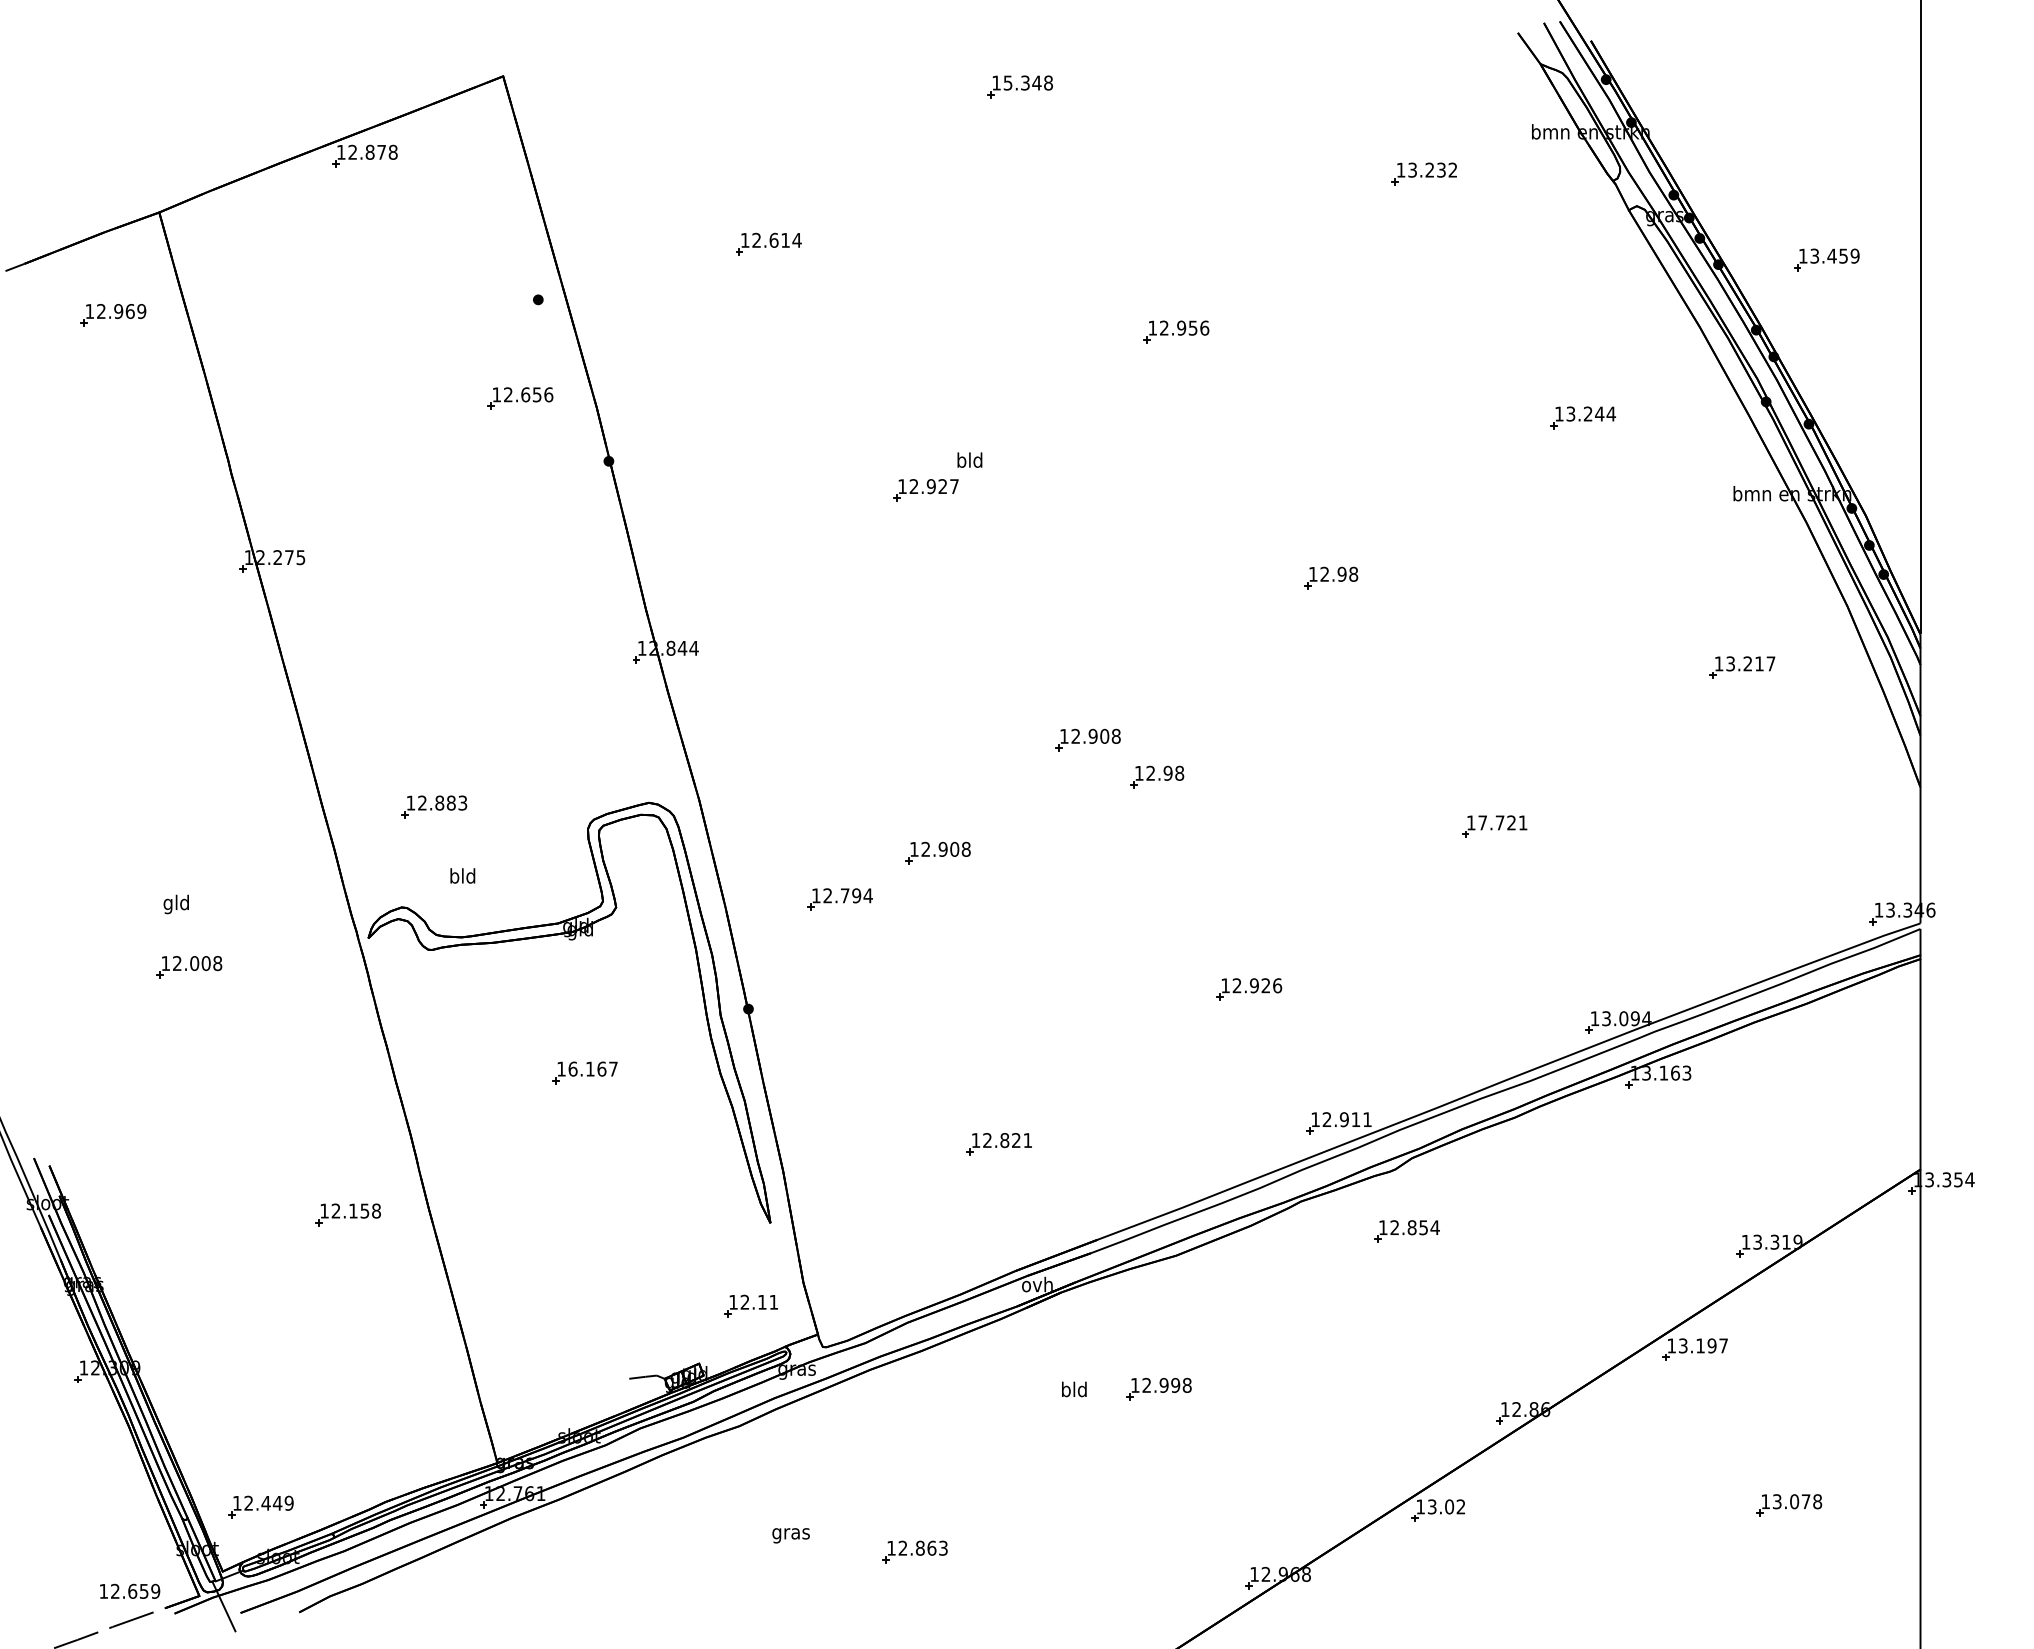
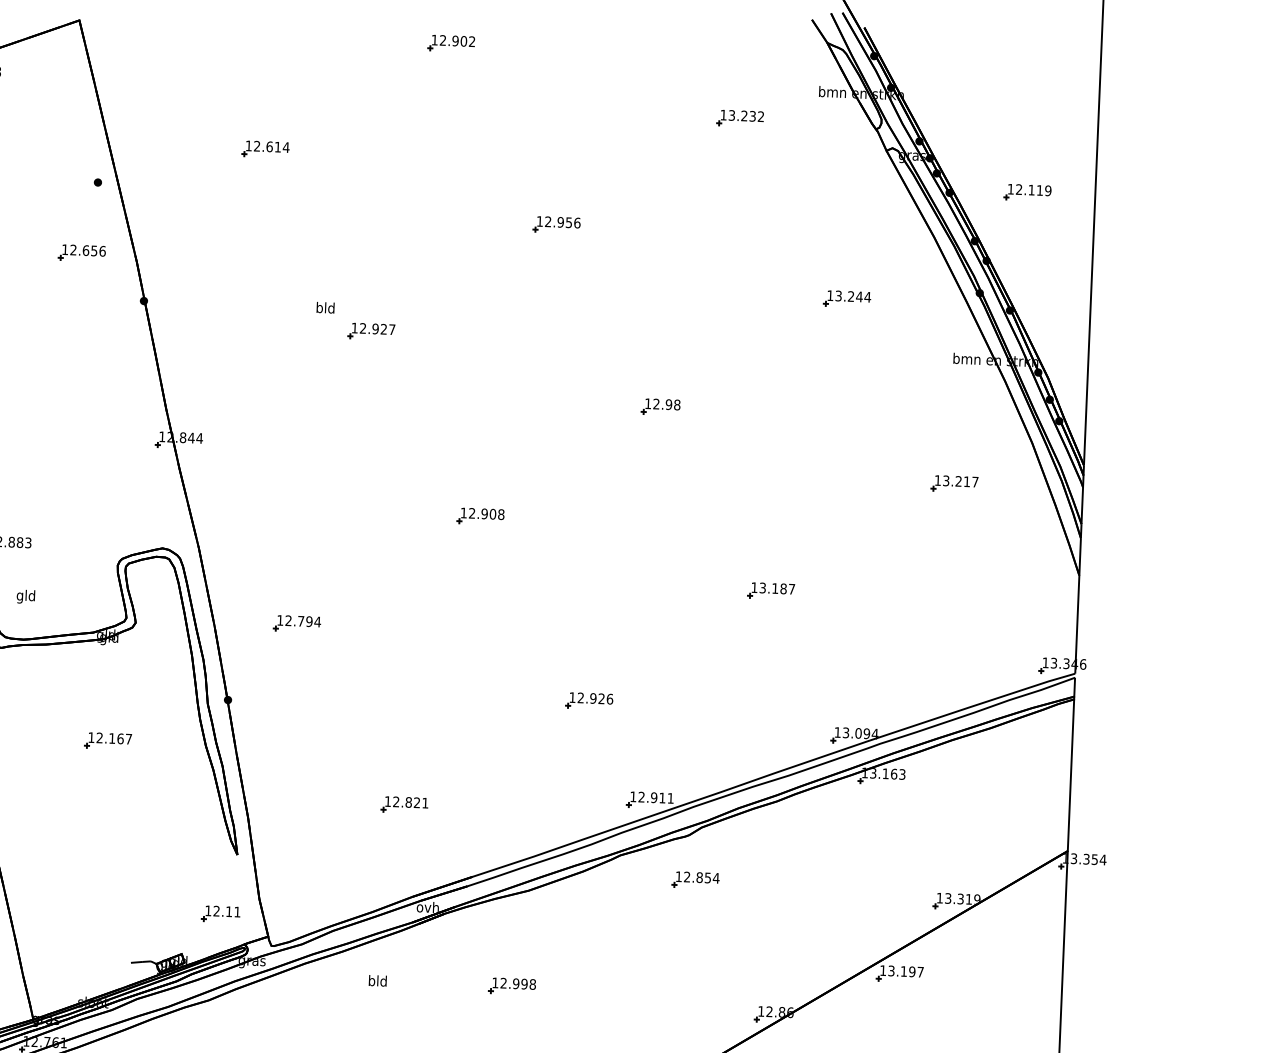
text: (1027, 82) -> (457, 40), 15.348 -> 12.902
text: (1828, 255) -> (1029, 189), 13.459 -> 12.119
text: (969, 459) -> (325, 307), moved
part: (1157, 776) -> (529, 544), removed
text: (1502, 822) -> (777, 588), 17.721 -> 13.187
part: (937, 852) -> (368, 592), removed
text: (454, 877) -> (20, 596), bld -> gld
text: (572, 1068) -> (99, 737), 16.167 -> 12.167
text: (1074, 1389) -> (377, 980), moved

